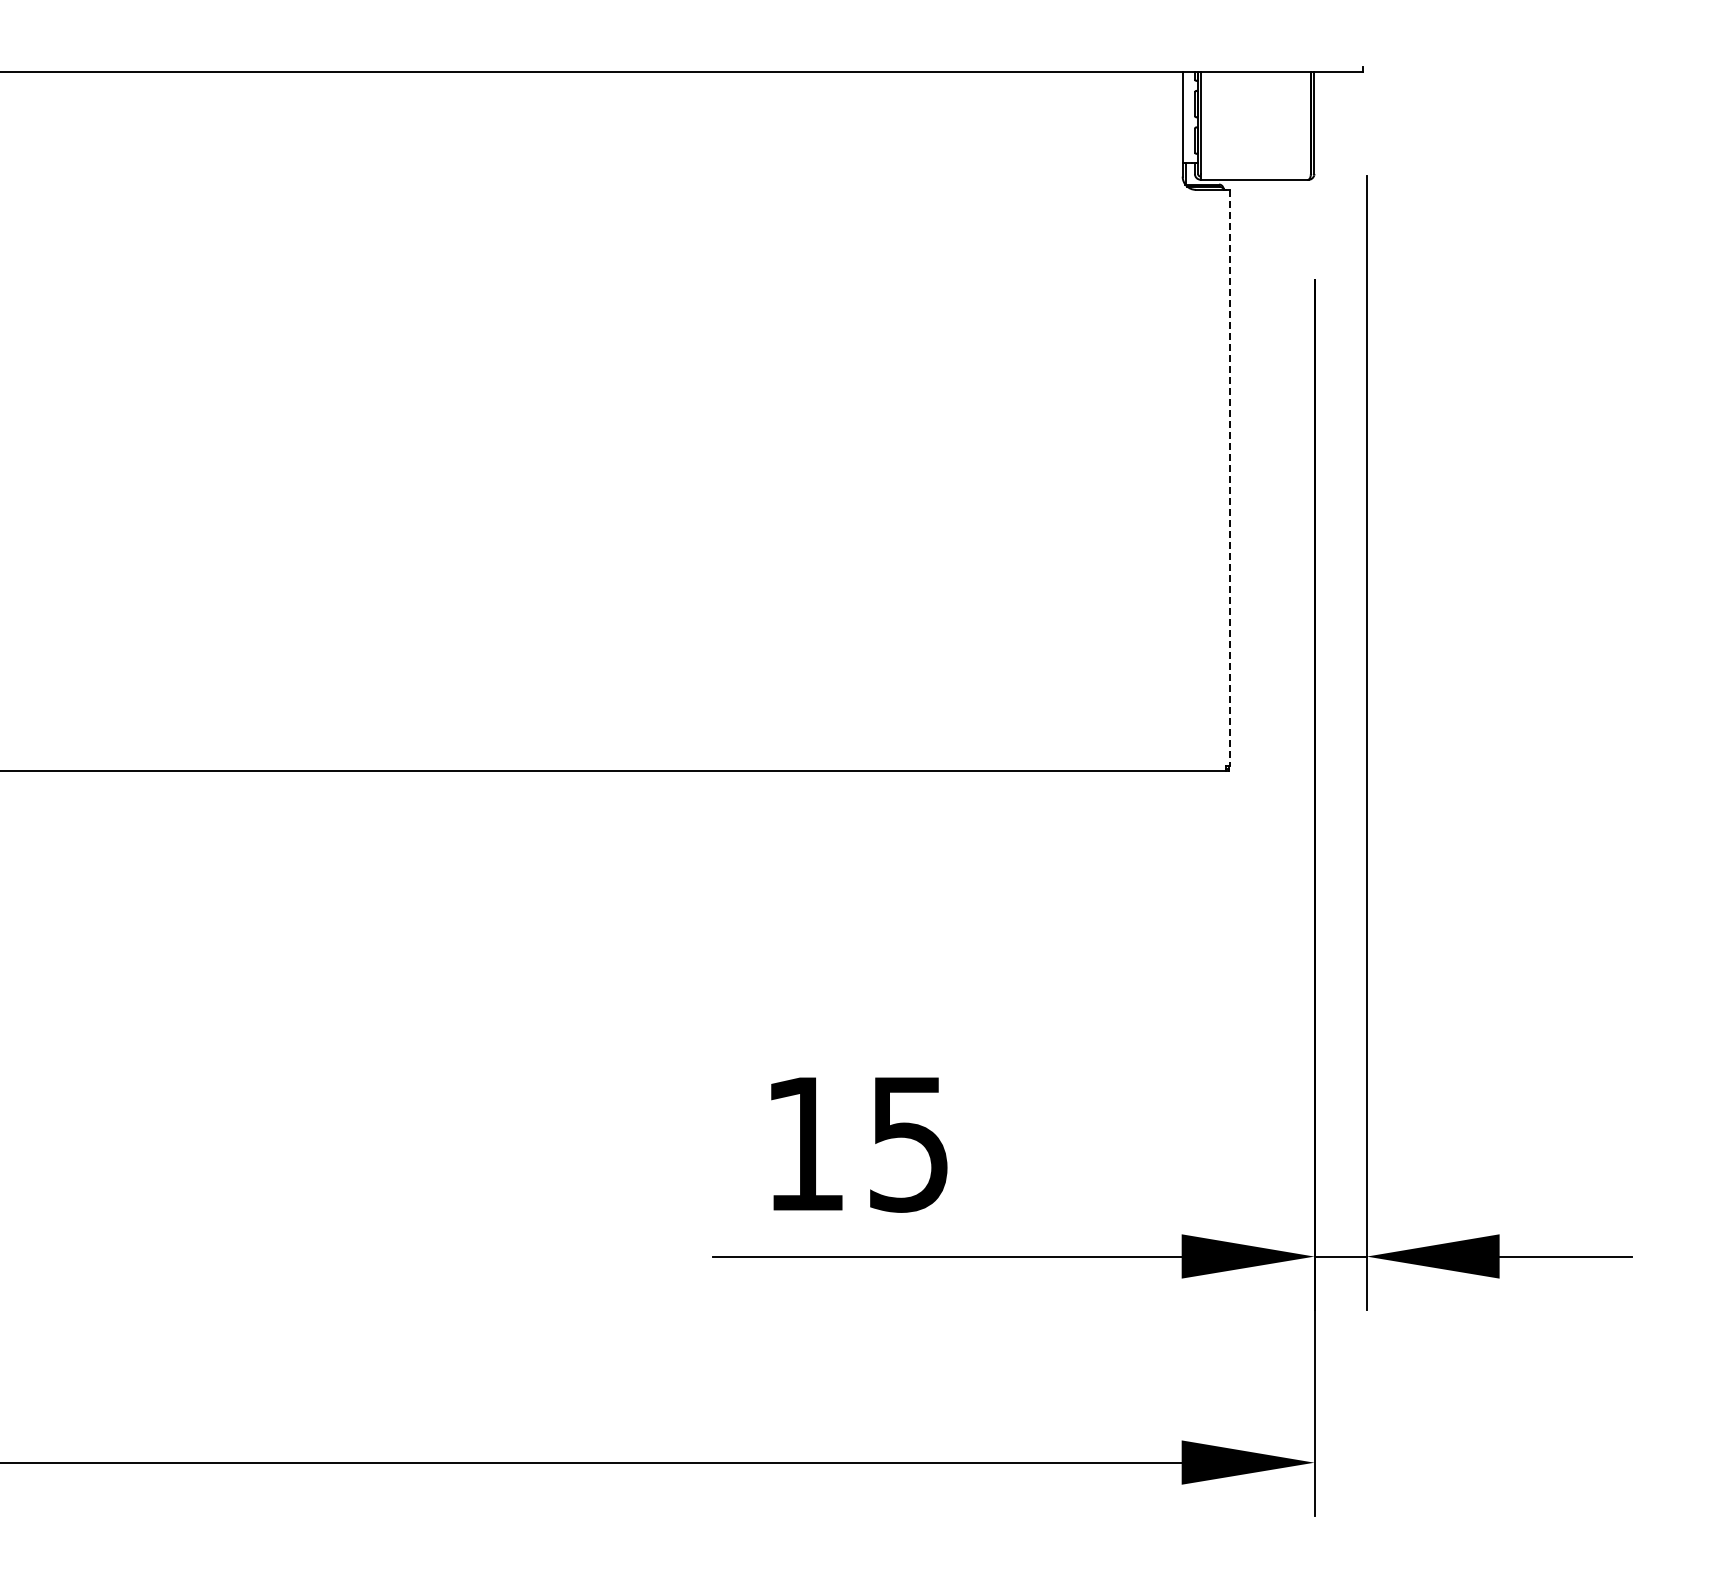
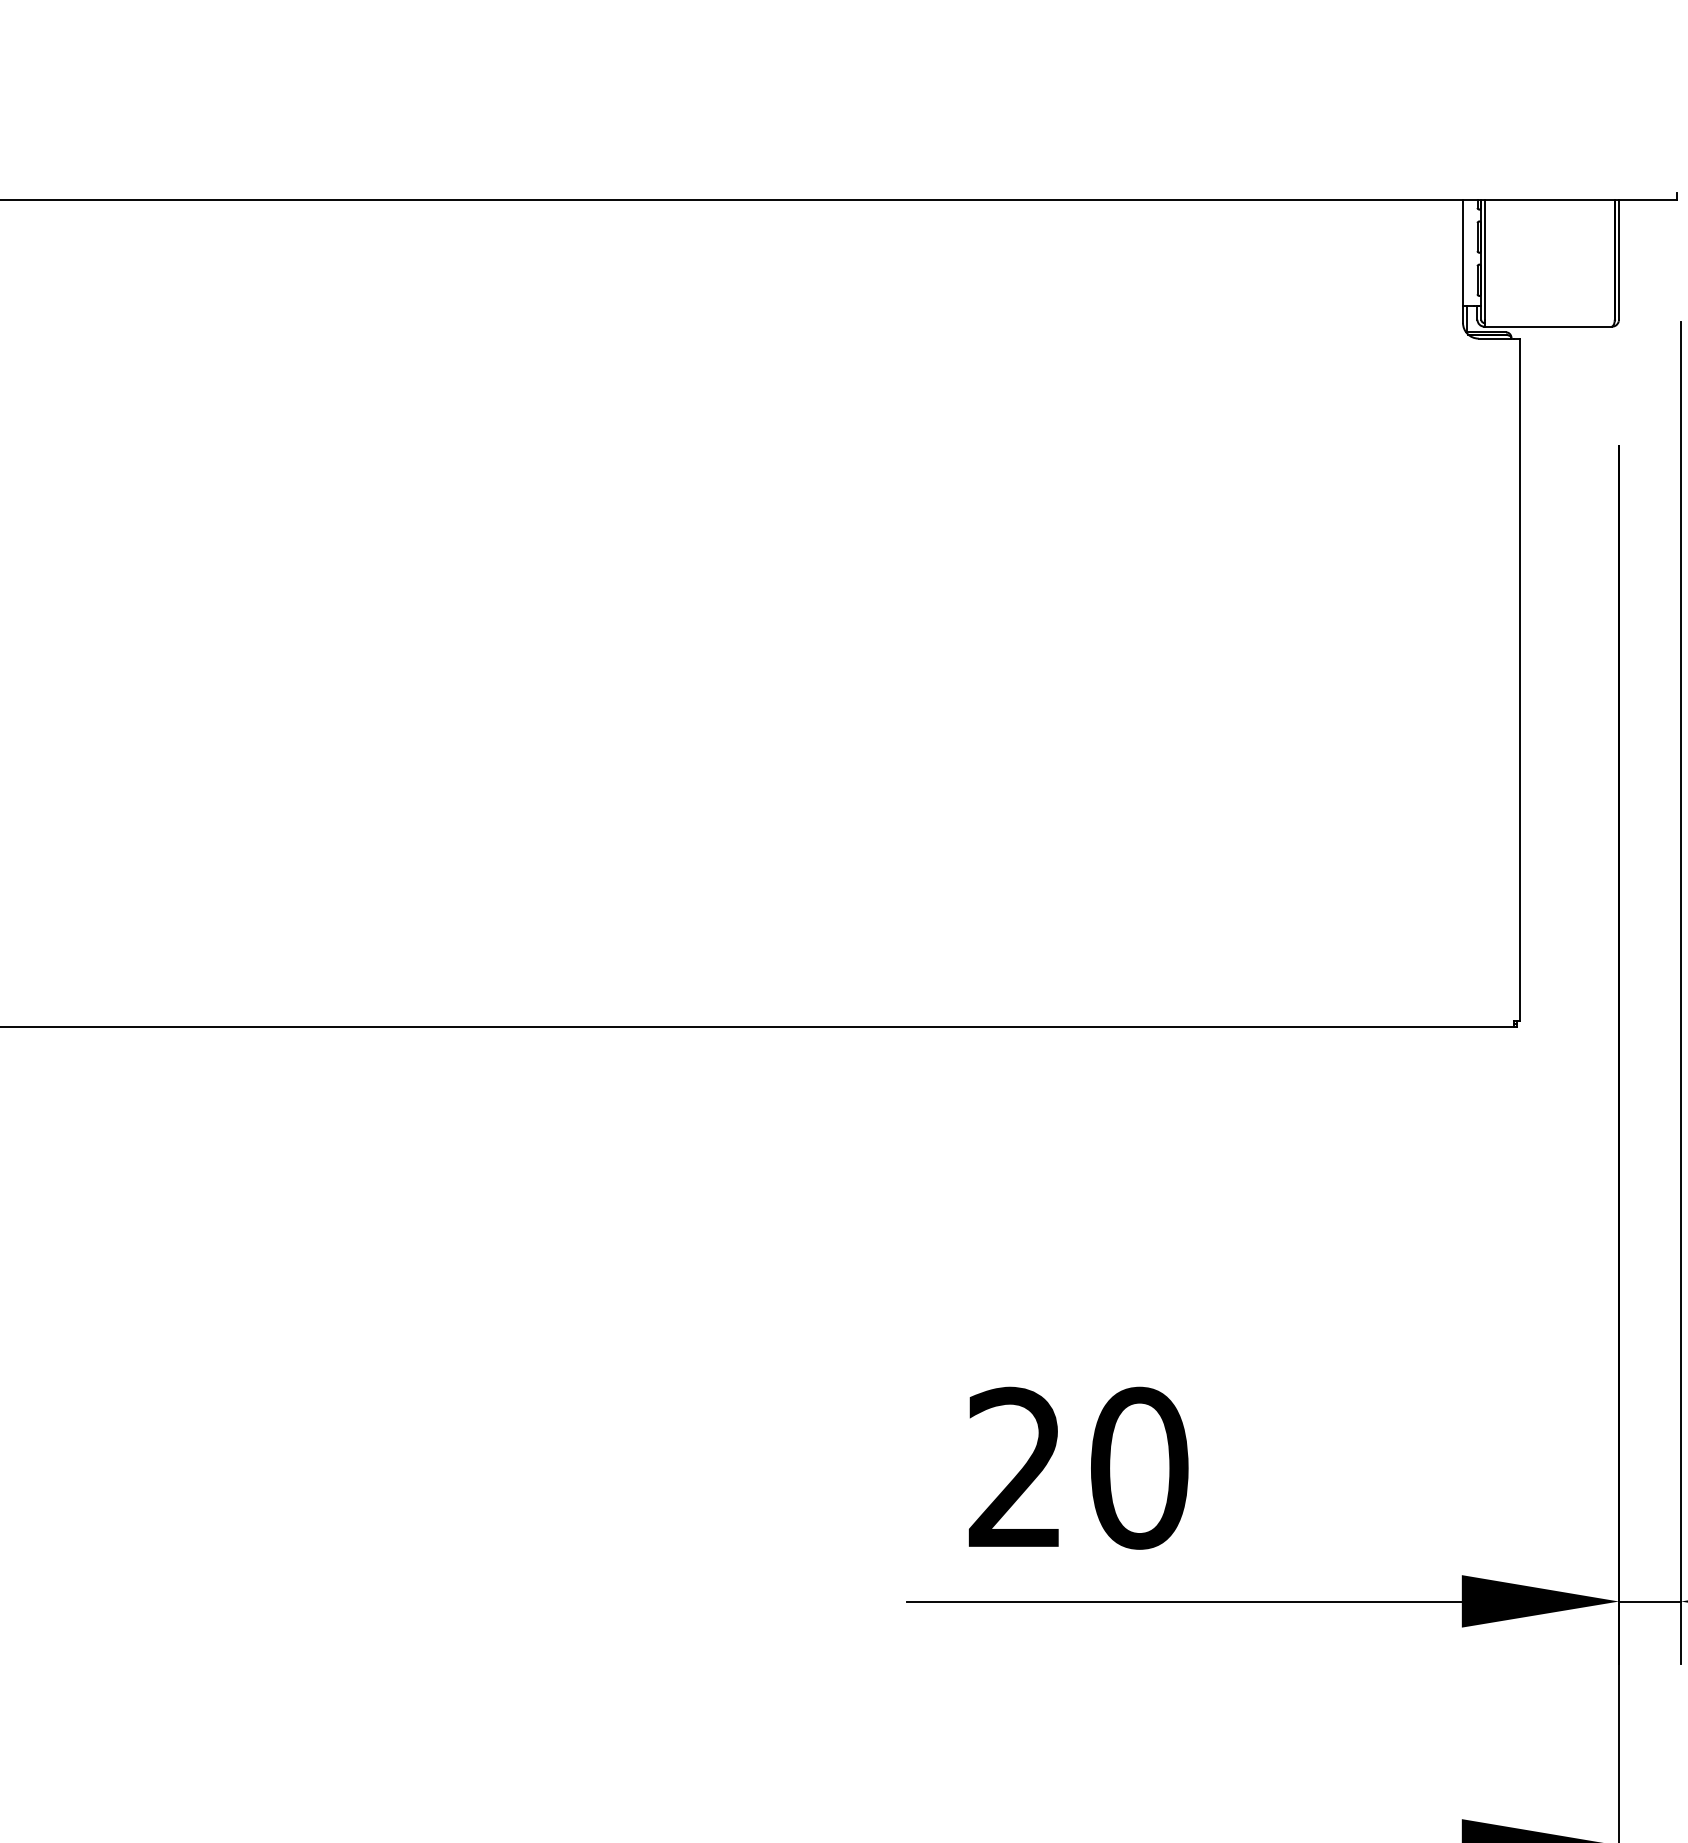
line: (1230, 478) -> (1519, 680), dashed -> solid
text: (857, 1143) -> (1078, 1467), 15 -> 20

